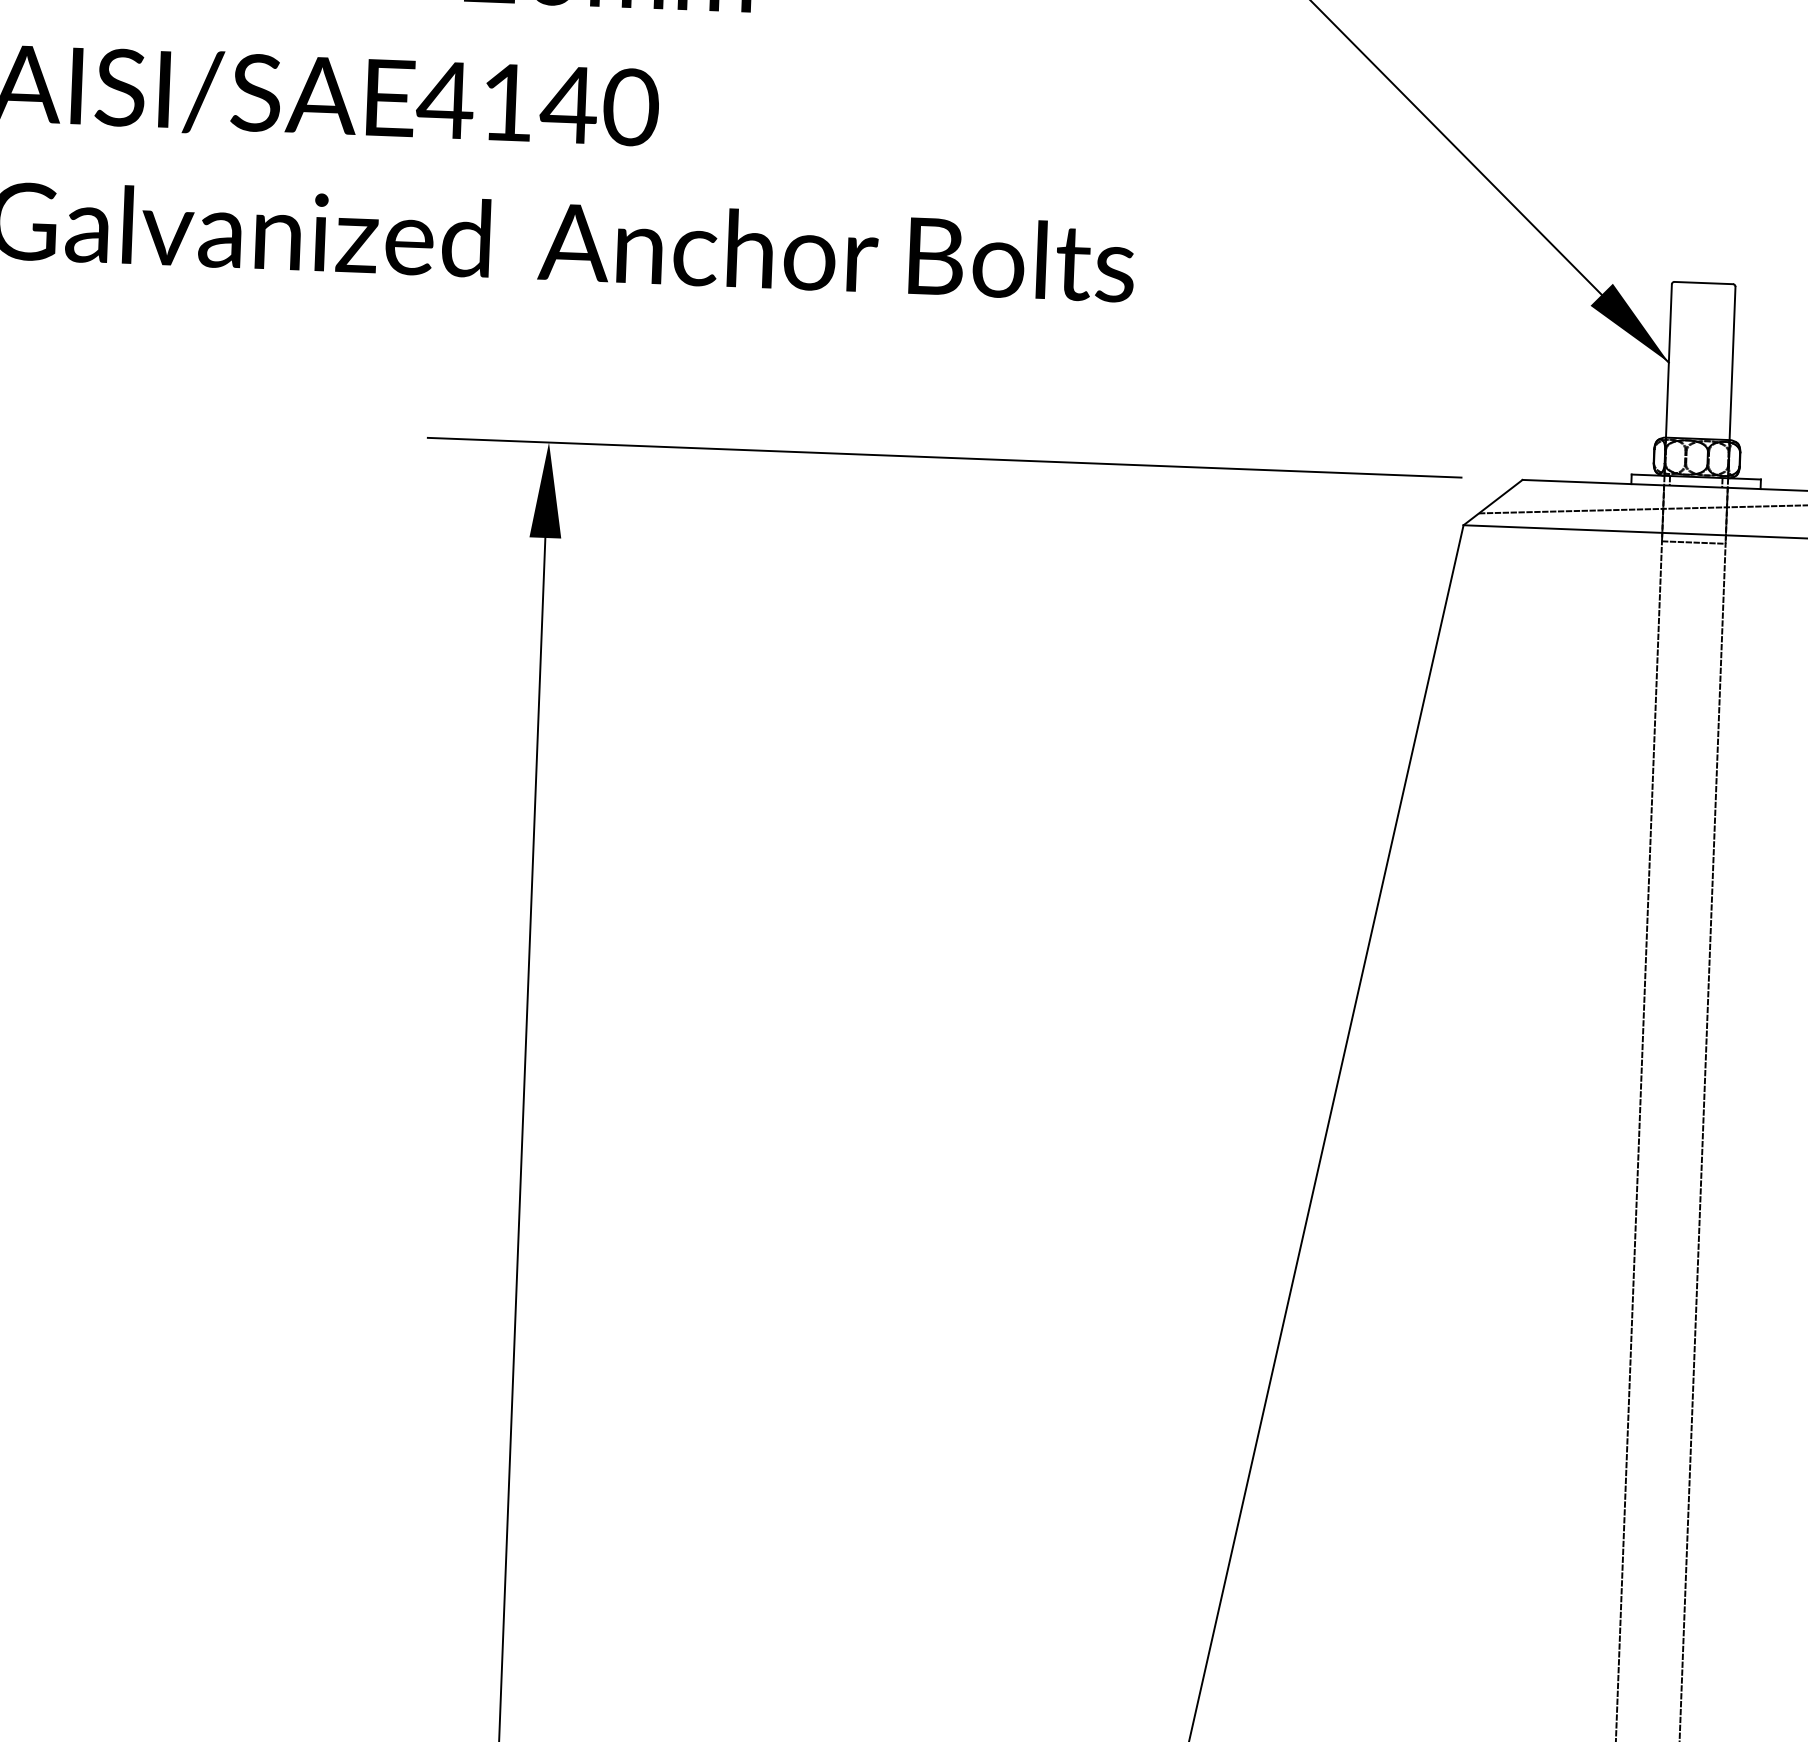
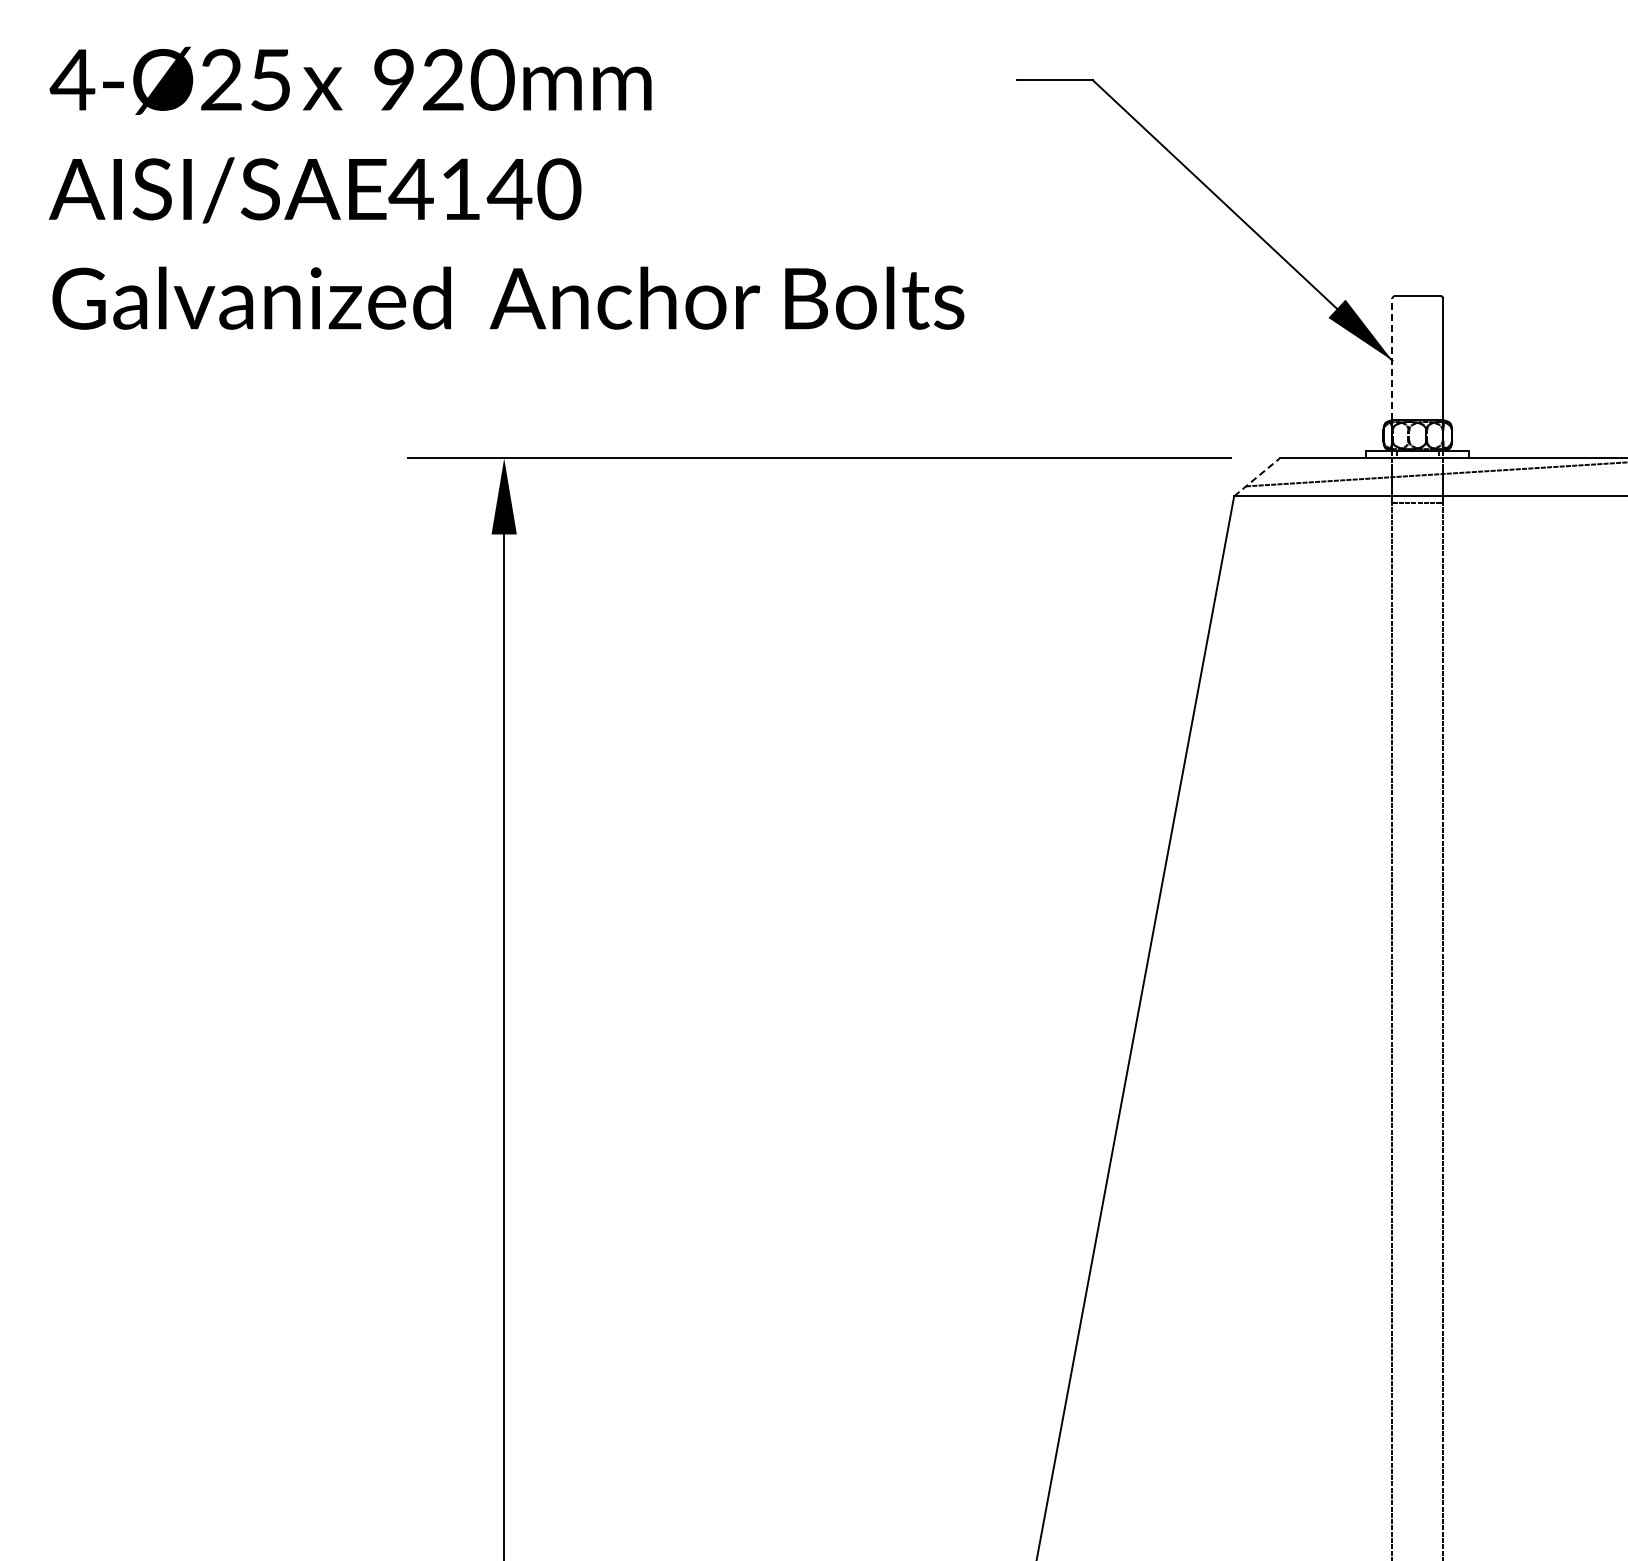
line: (1668, 359) -> (1392, 358), solid -> dashed
line: (1492, 502) -> (1256, 477), solid -> dashed

